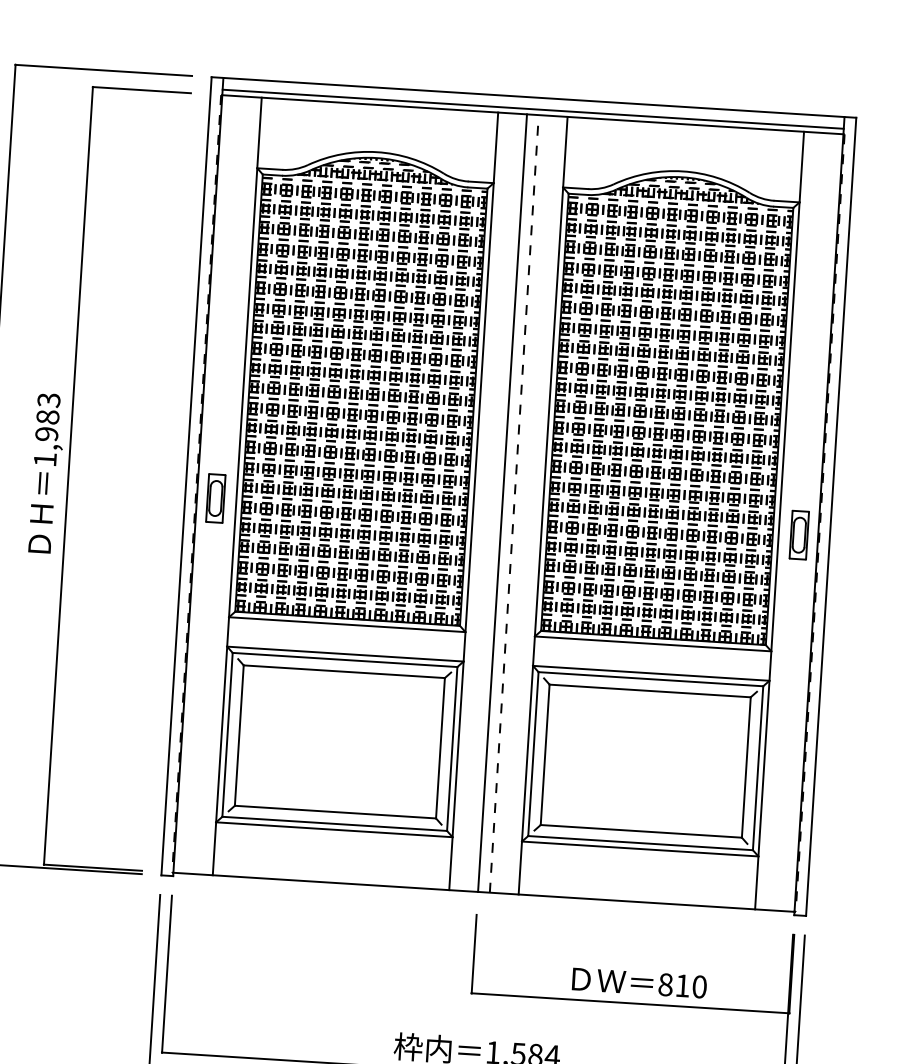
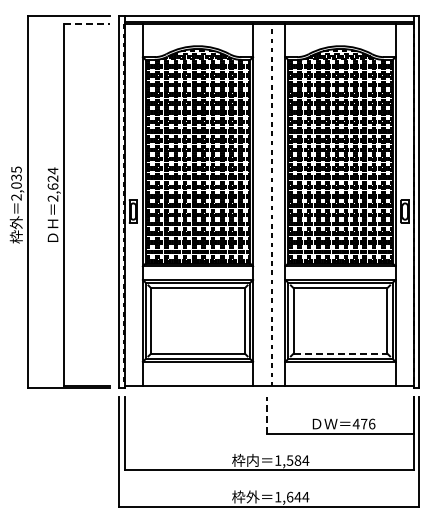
line: (142, 90) -> (87, 24), solid -> dashed
text: (45, 429) -> (52, 184), 1,983 -> 2,624
line: (502, 503) -> (266, 205), removed
line: (641, 831) -> (340, 353), solid -> dashed
line: (474, 952) -> (266, 414), solid -> dashed
text: (681, 984) -> (363, 423), 810 -> 476

